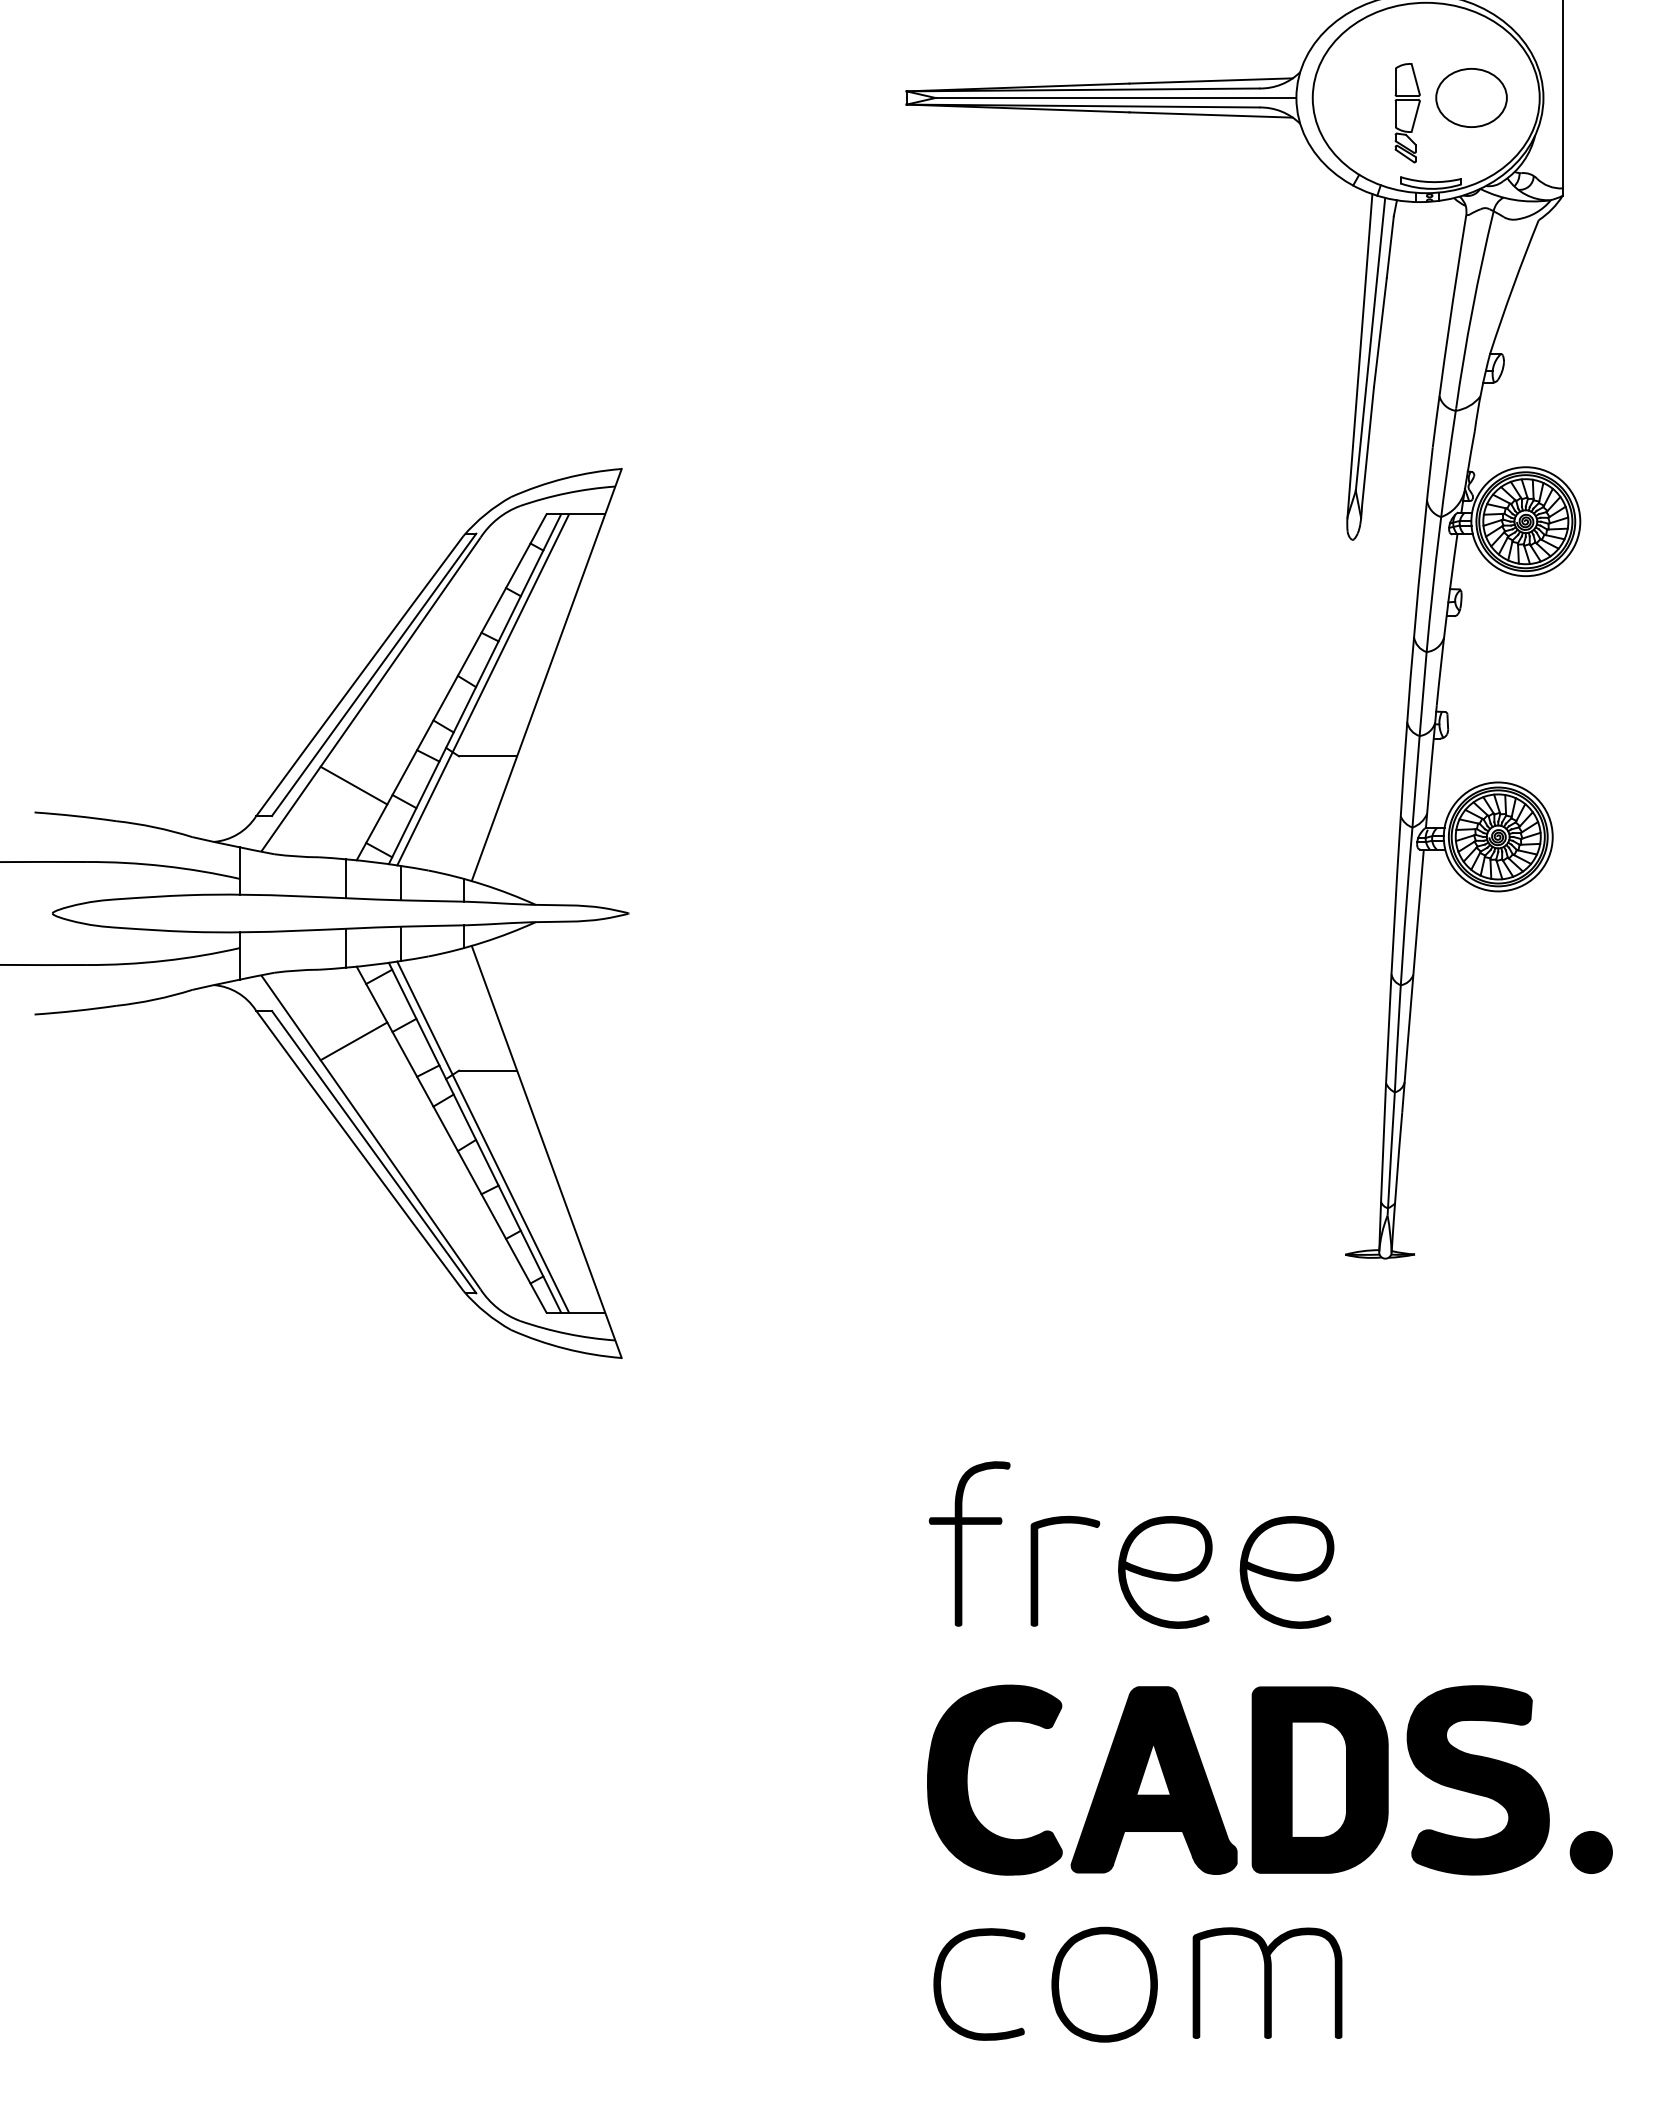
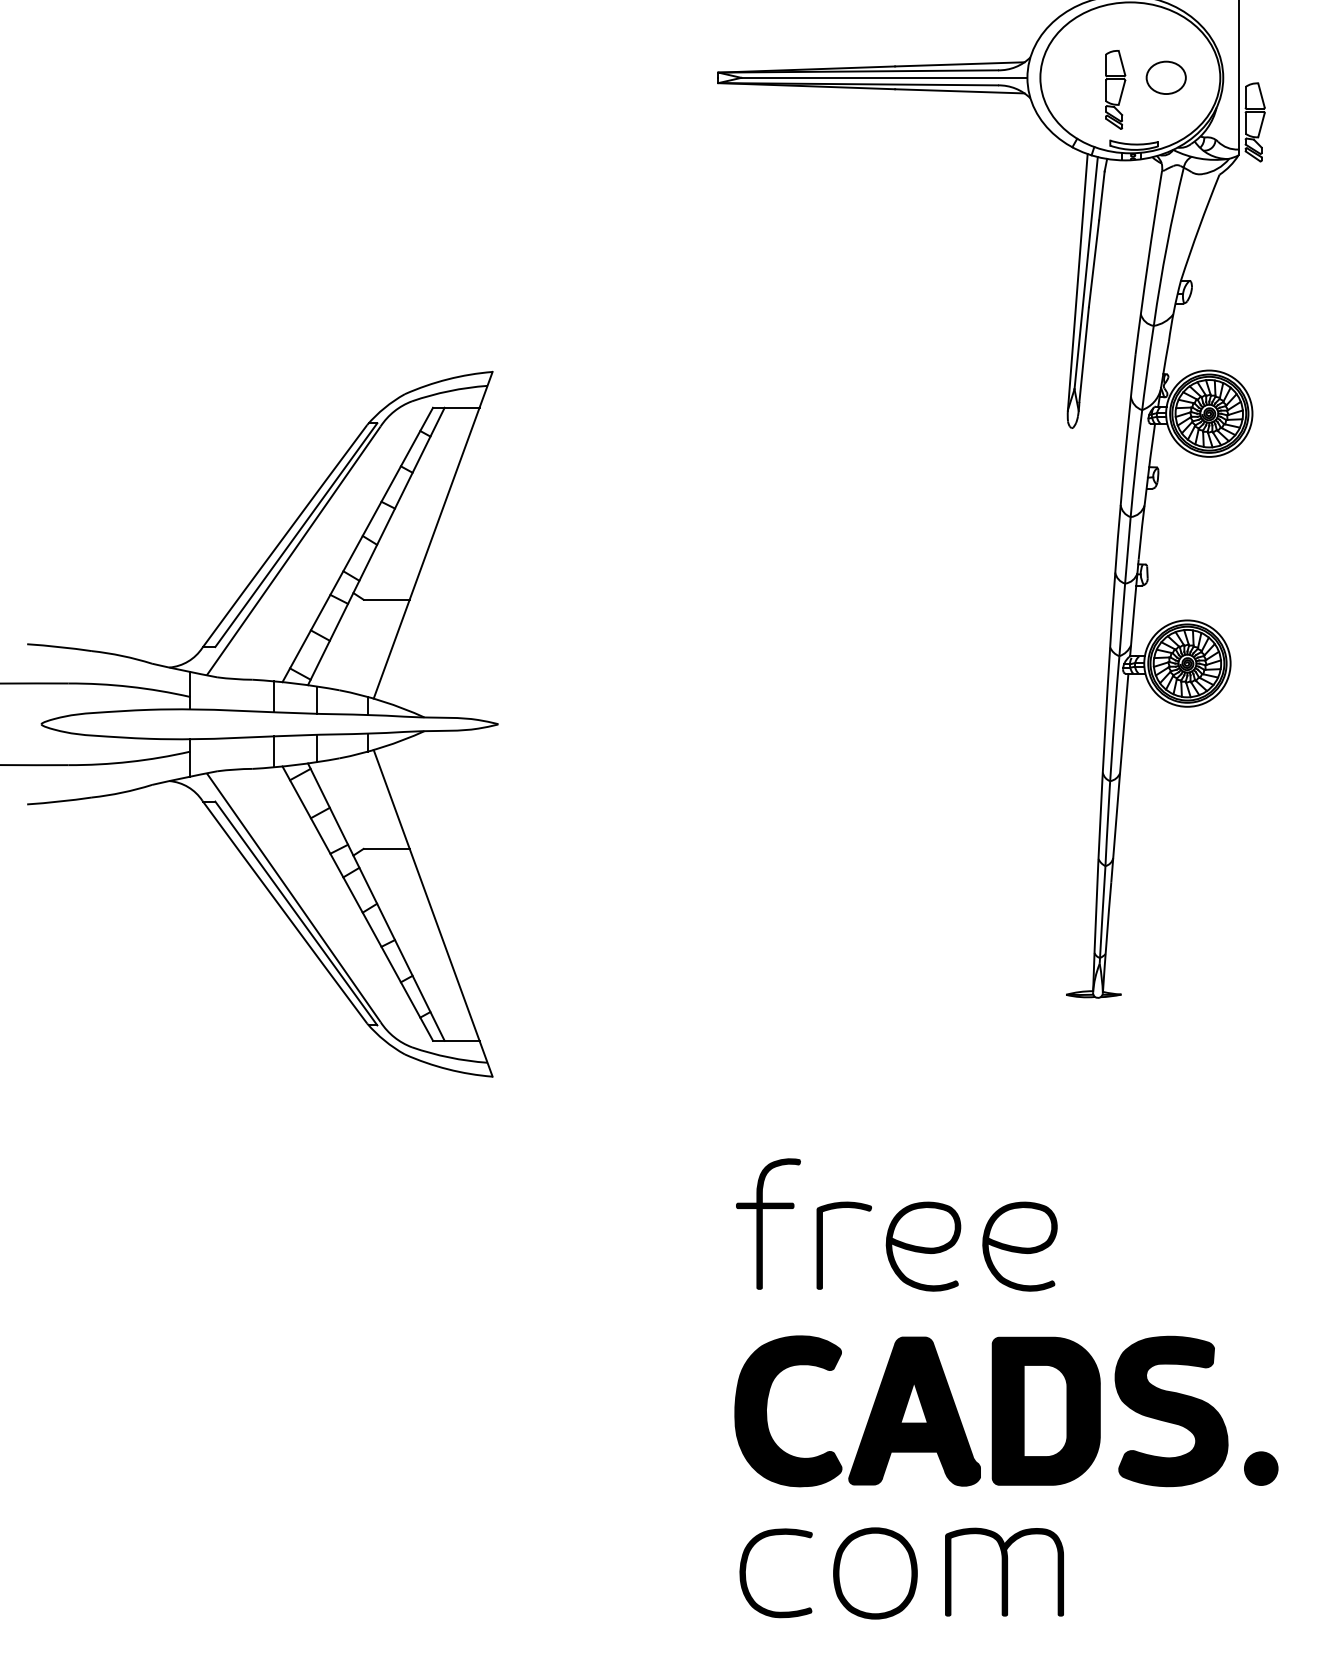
part: (1471, 97) -> (1166, 77), size x0.7
part: (1583, 154) -> (1255, 122), added
line: (483, 689) -> (383, 546), removed
line: (353, 785) -> (279, 622), removed
line: (353, 1041) -> (279, 825), removed
line: (483, 1136) -> (383, 901), removed

